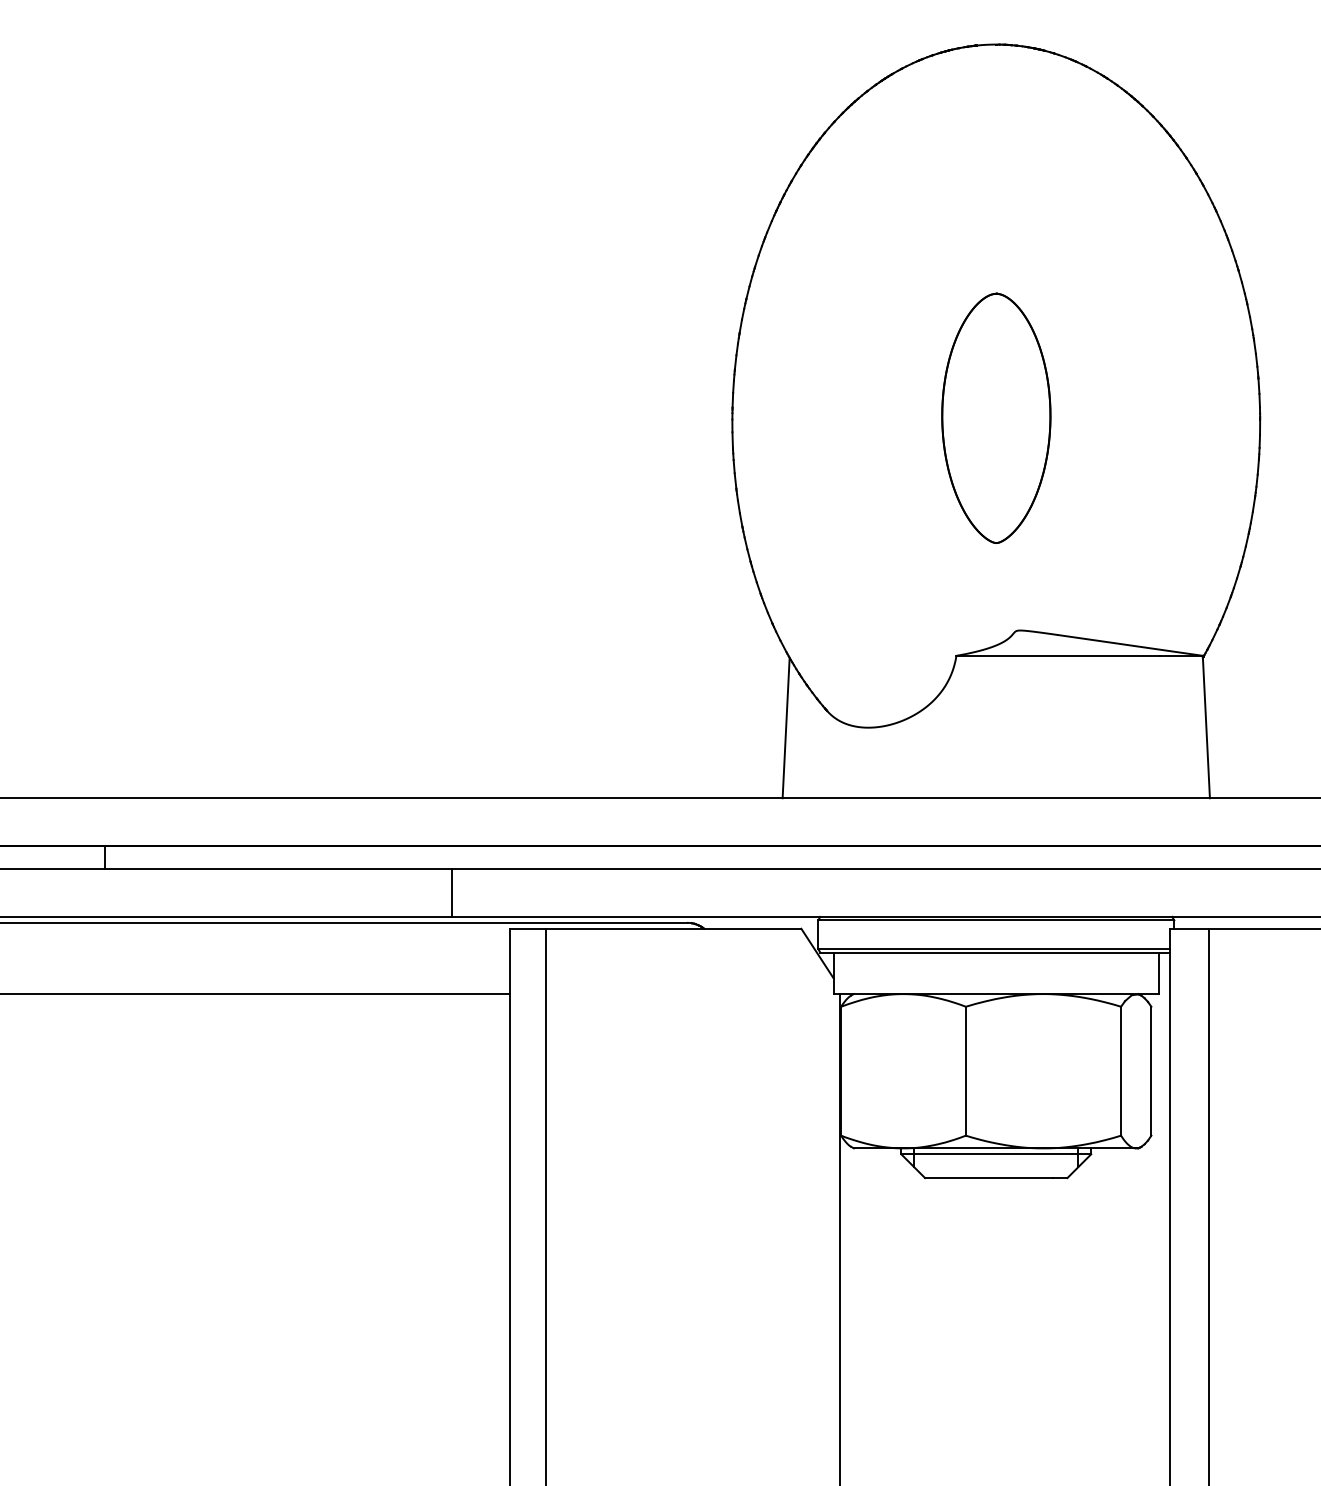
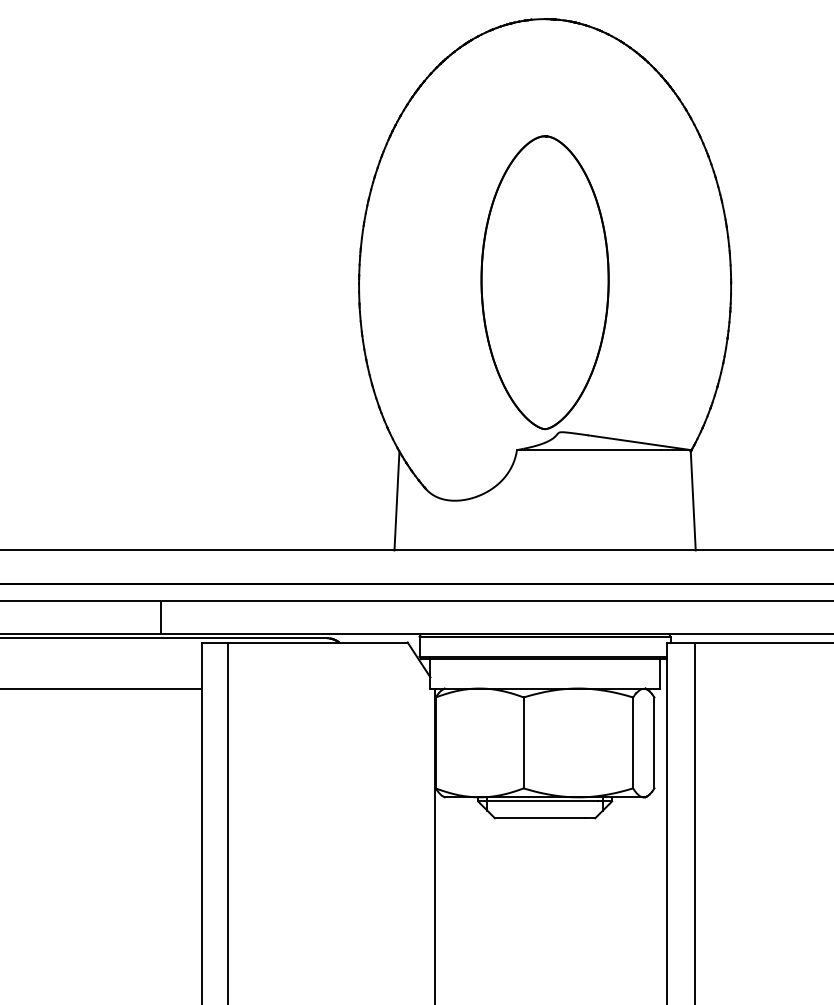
part: (996, 418) -> (545, 282), size x1.67

